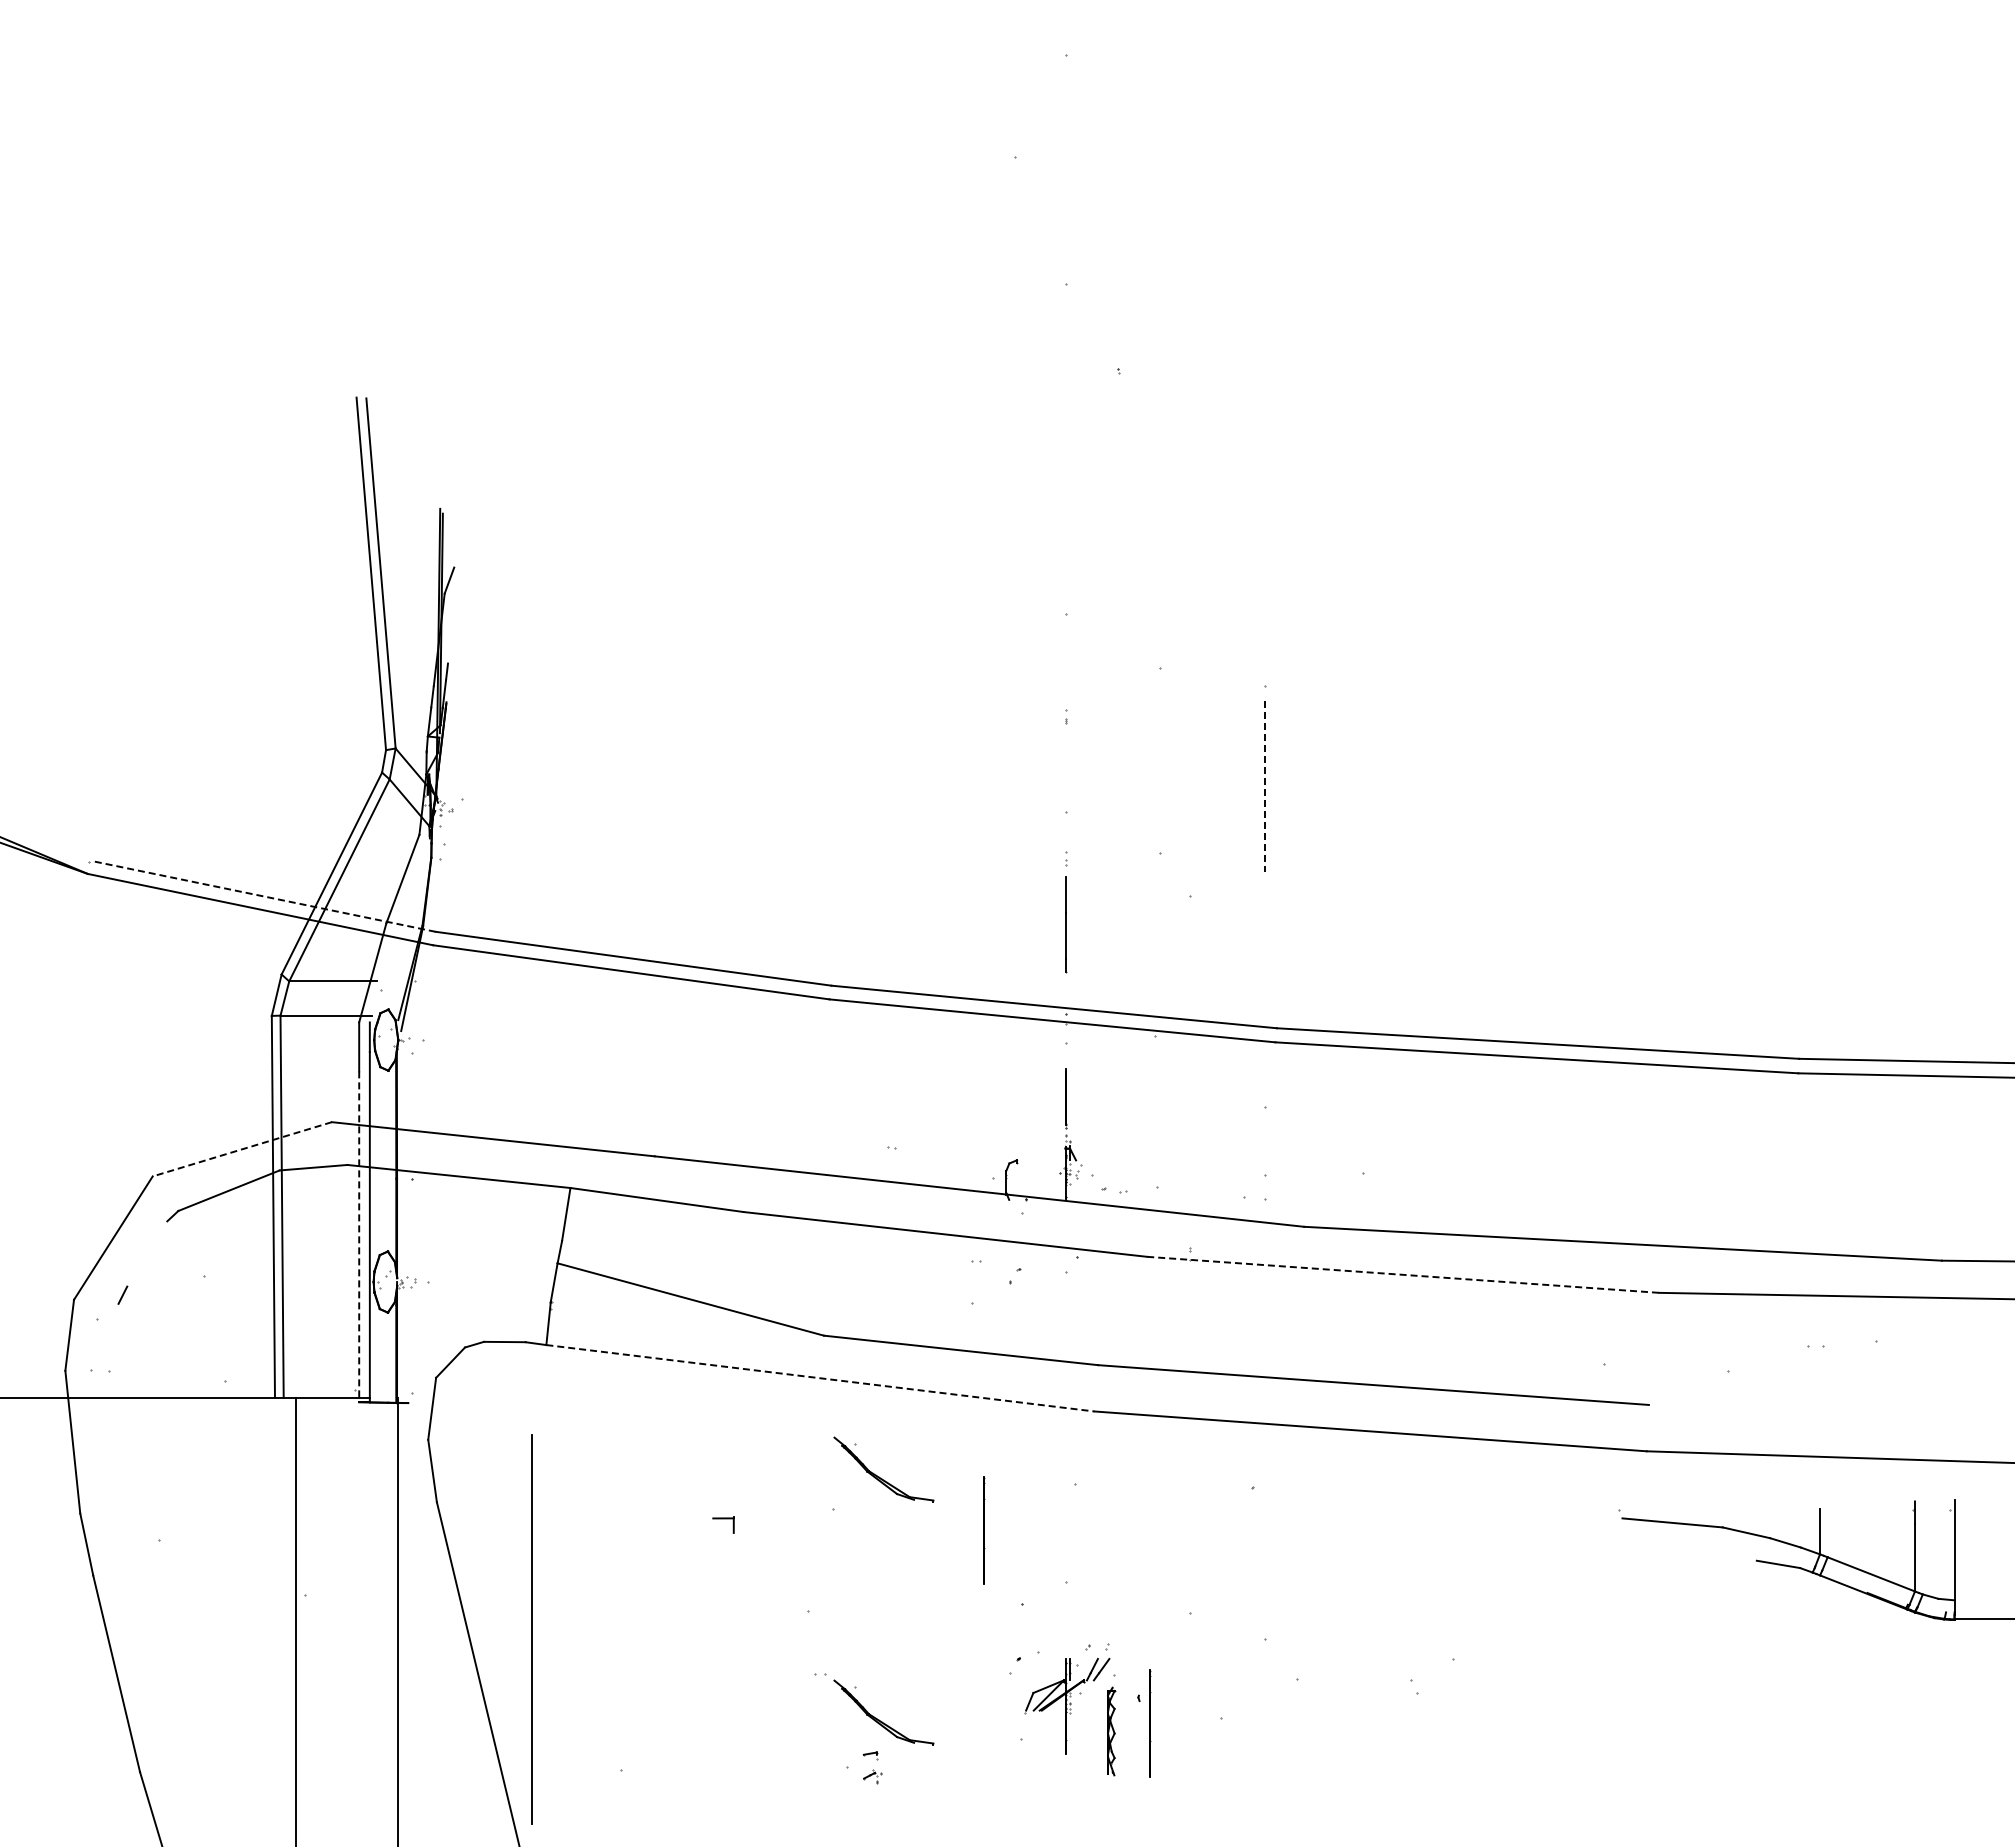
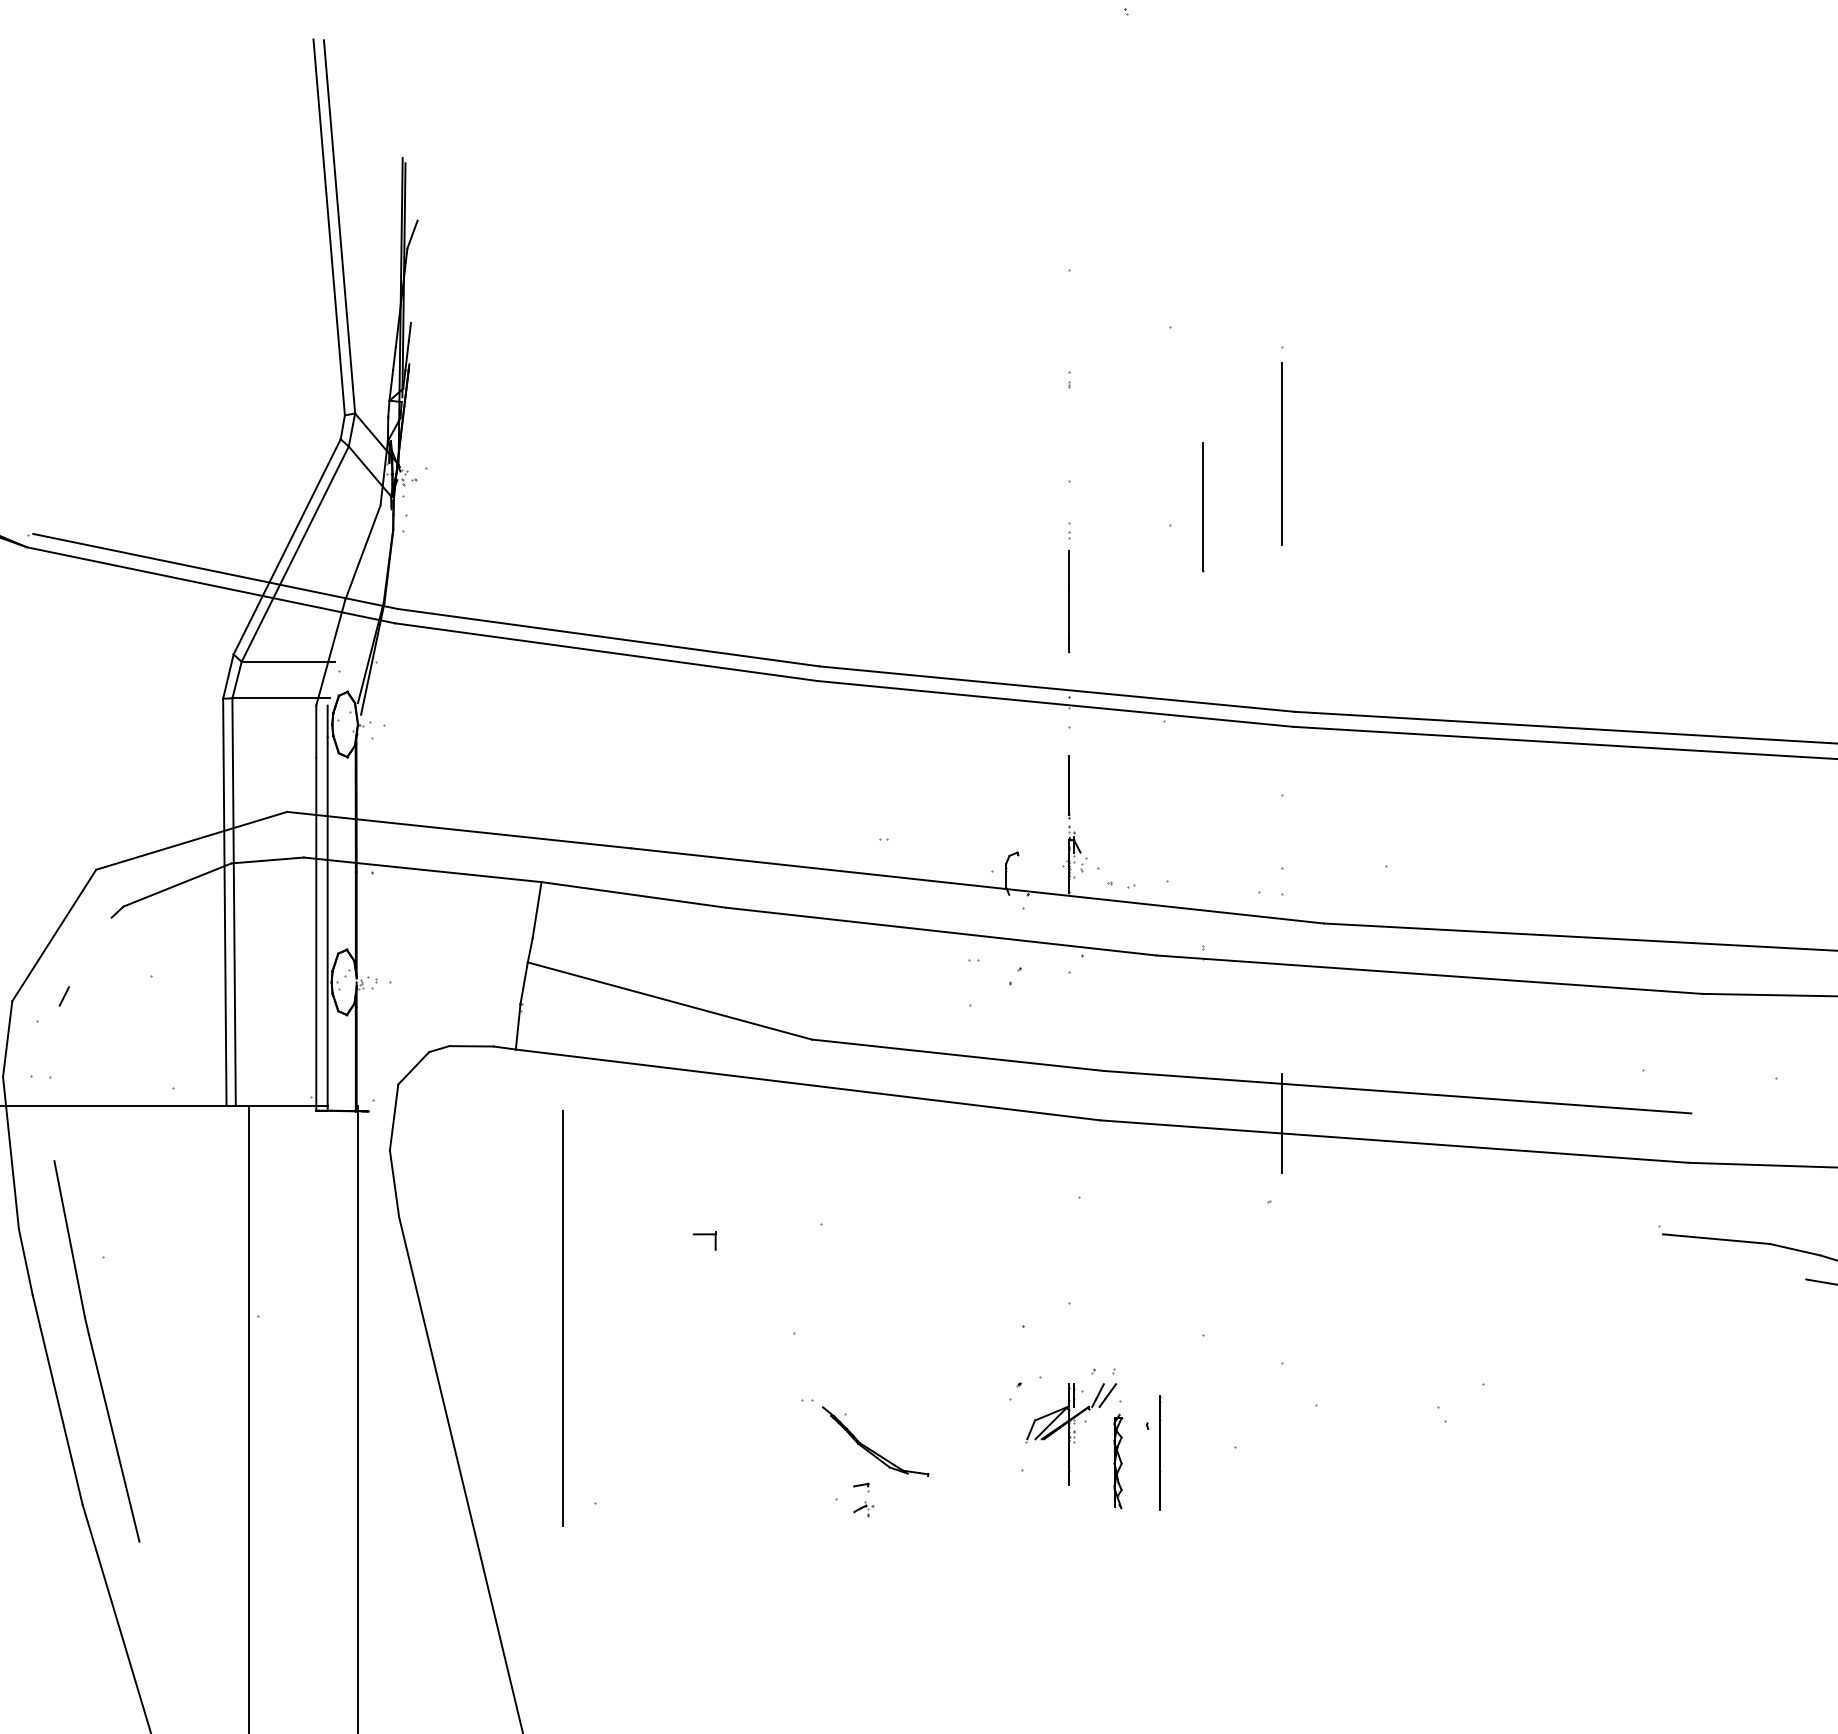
line: (1264, 786) -> (1281, 454), dashed -> solid
line: (1190, 835) -> (1202, 506), added
line: (264, 896) -> (215, 571), dashed -> solid
line: (242, 1149) -> (191, 841), dashed -> solid
line: (359, 1237) -> (316, 934), dashed -> solid
line: (1403, 1274) -> (1429, 974), dashed -> solid
line: (820, 1378) -> (808, 1085), dashed -> solid
line: (1264, 1414) -> (1281, 1123), added
part: (879, 1476) -> (870, 1189), removed
line: (984, 1530) -> (982, 1247), removed
part: (153, 1627) -> (97, 1350), added
line: (531, 1629) -> (562, 1318), moved

